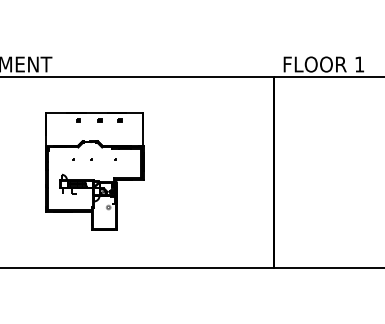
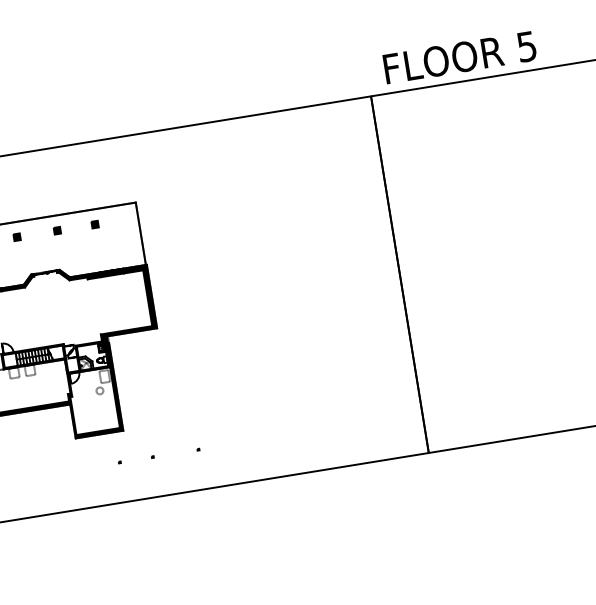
text: (359, 64) -> (526, 46), 1 -> 5
part: (94, 159) -> (158, 456), moved

